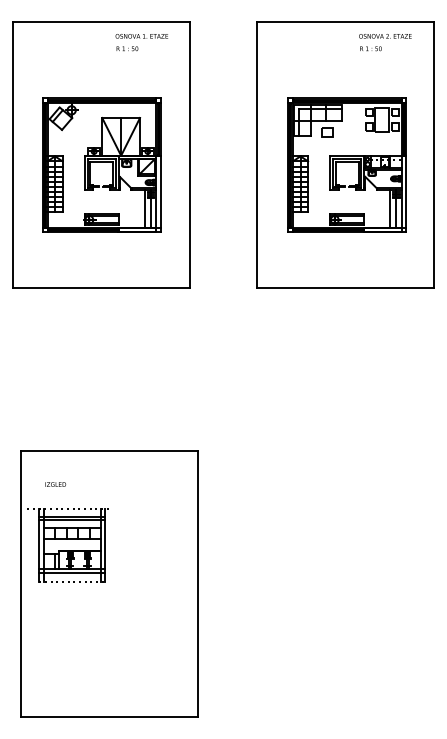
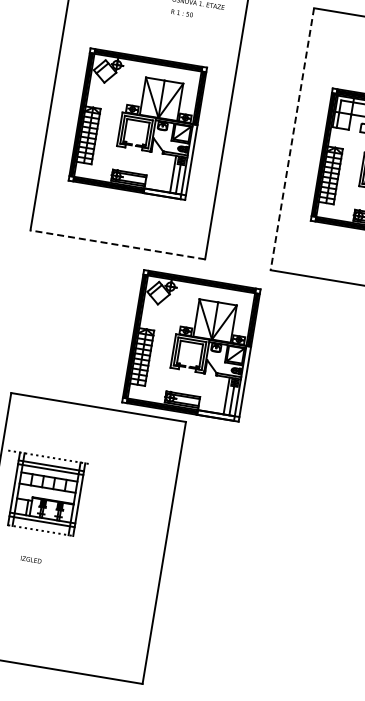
line: (256, 154) -> (292, 138), solid -> dashed
line: (101, 287) -> (117, 244), solid -> dashed
part: (190, 374) -> (191, 345), added
text: (55, 484) -> (30, 559), moved

